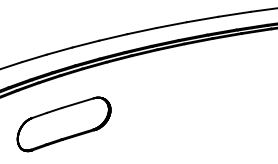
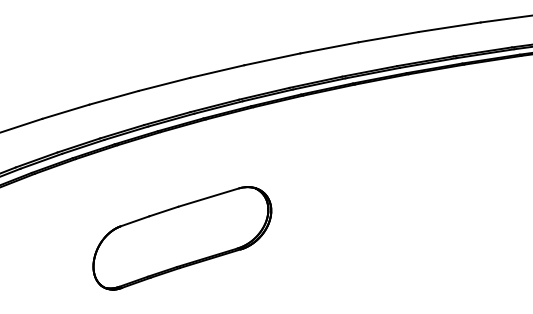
part: (63, 124) -> (181, 238), moved

